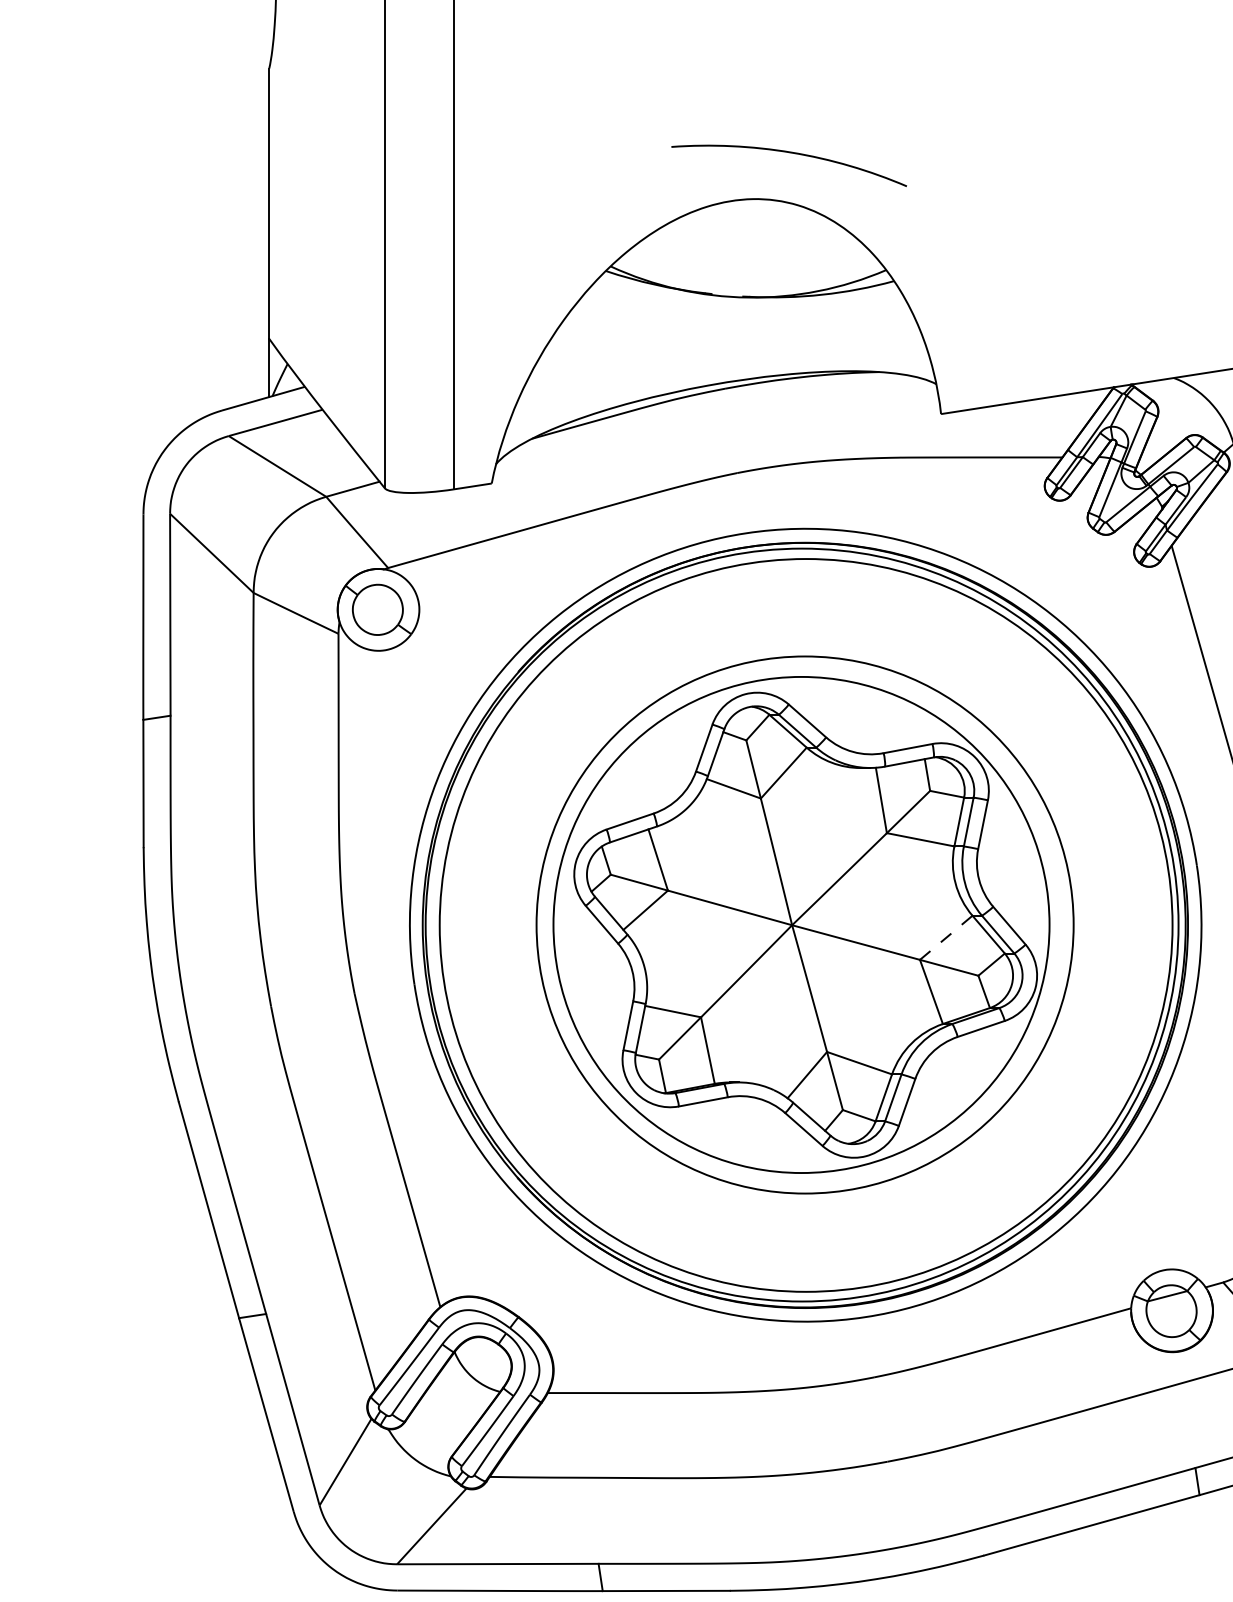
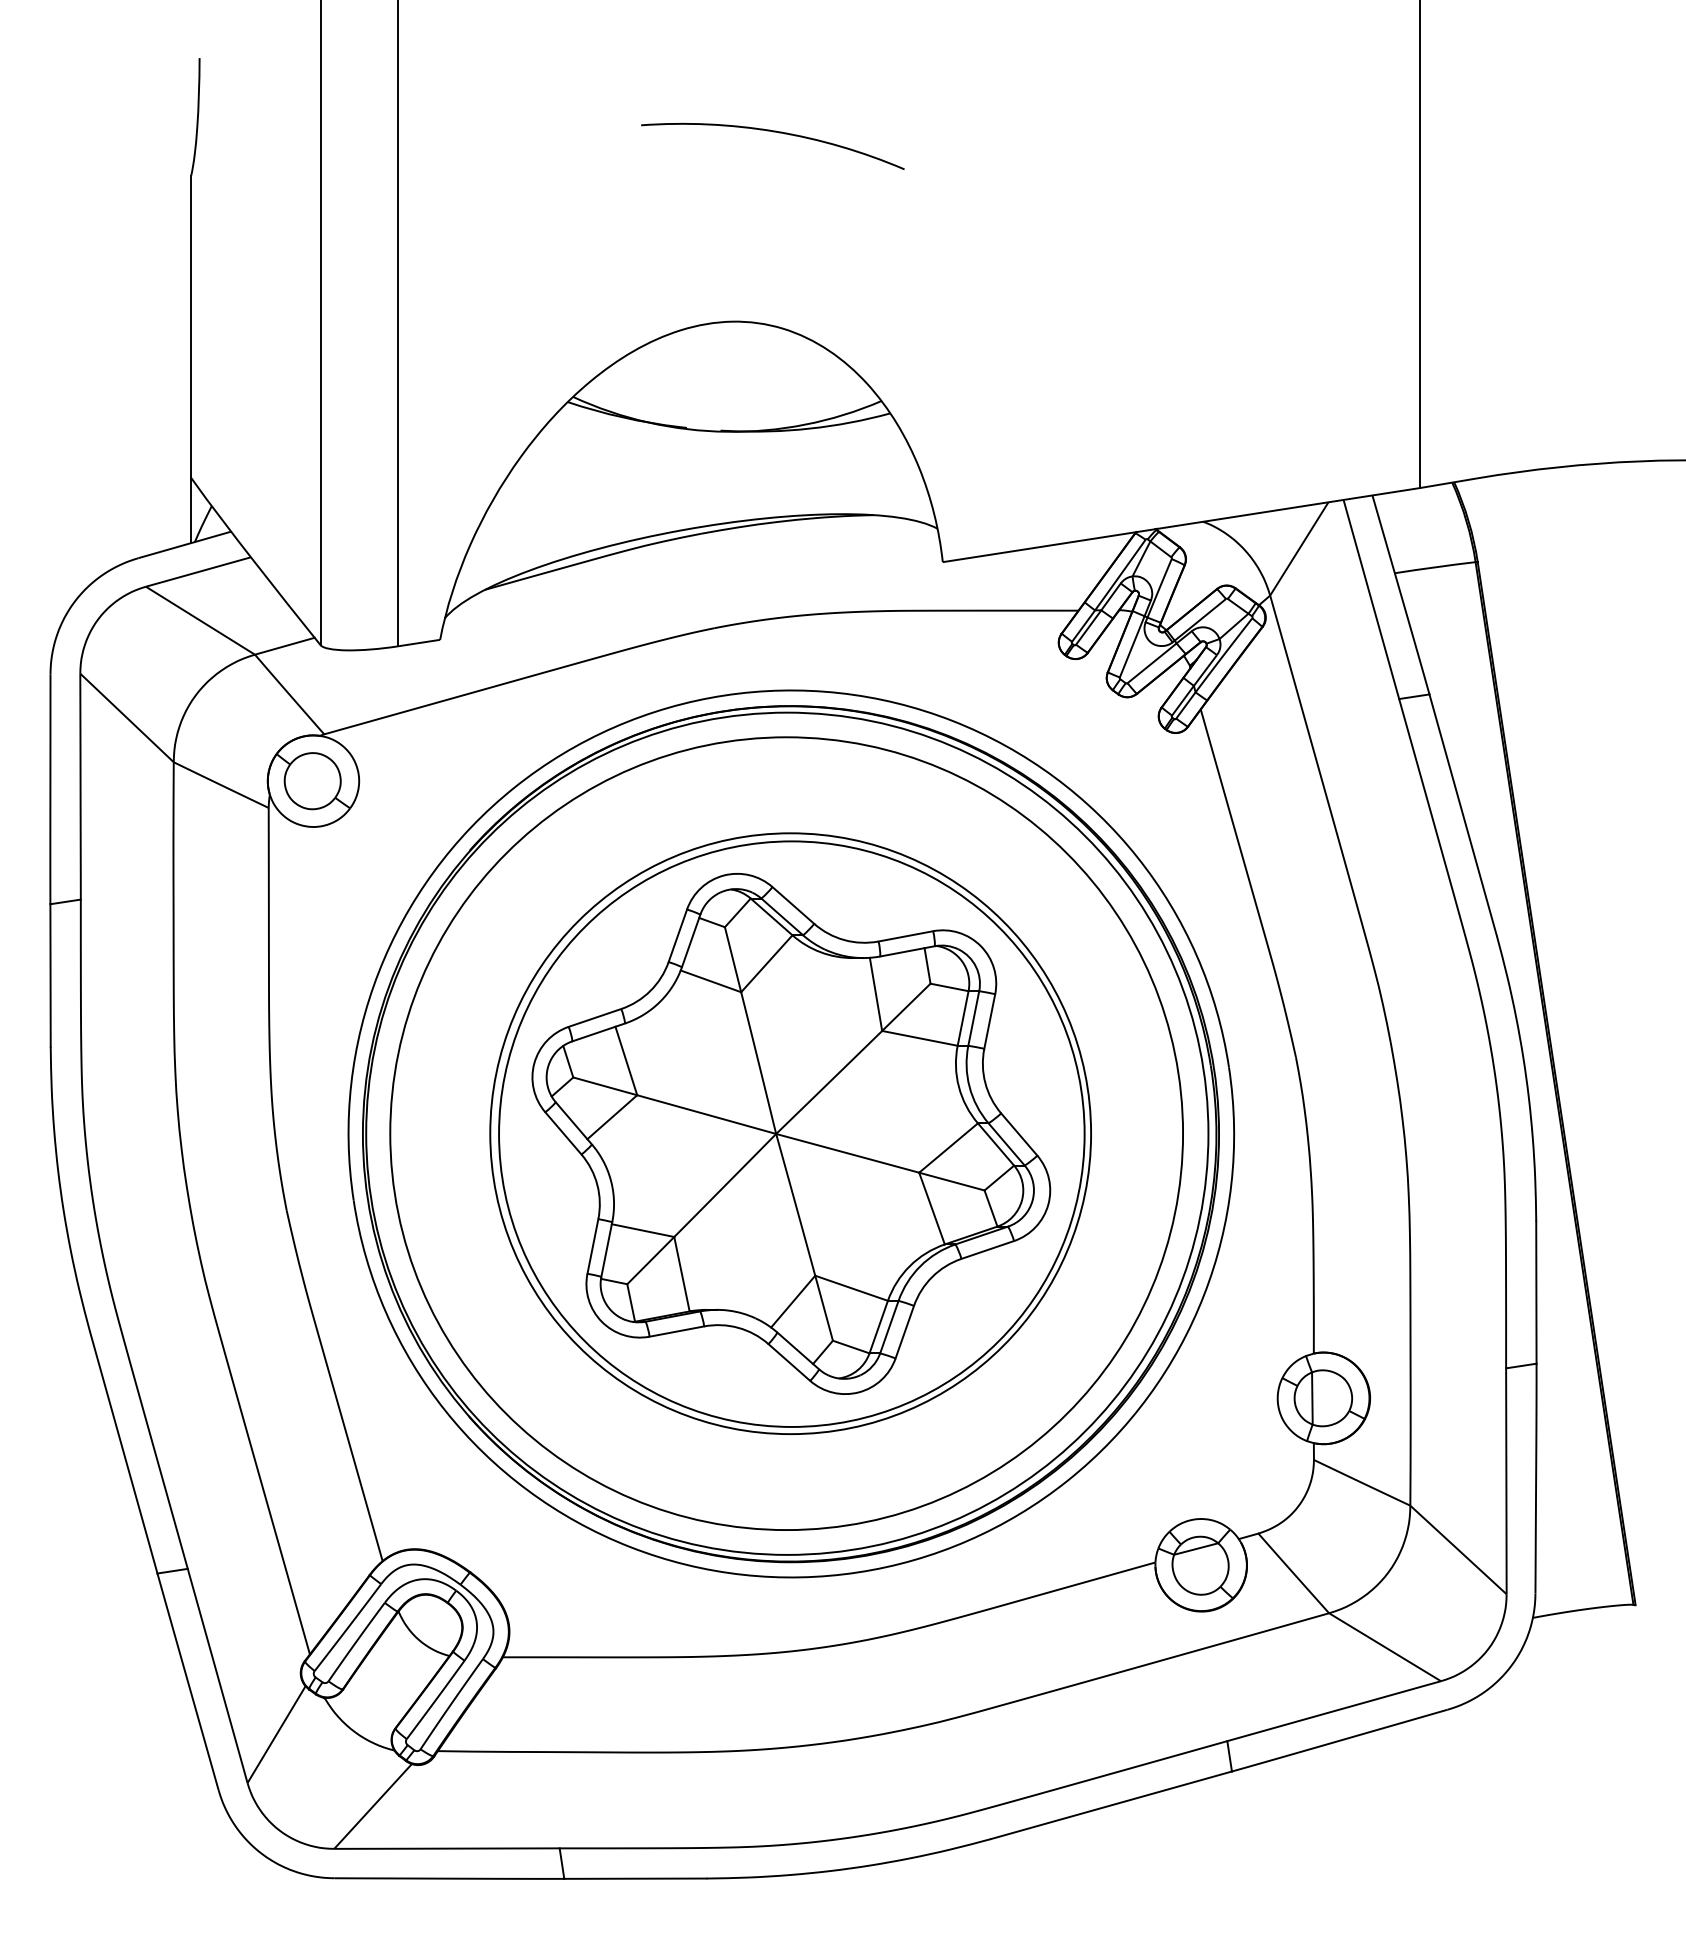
arc: (789, 153) -> (773, 132), moved
circle: (801, 924) -> (786, 1133), size x1.43
circle: (805, 924) -> (791, 1133), size x0.71
line: (946, 937) -> (948, 1147), dashed -> solid

